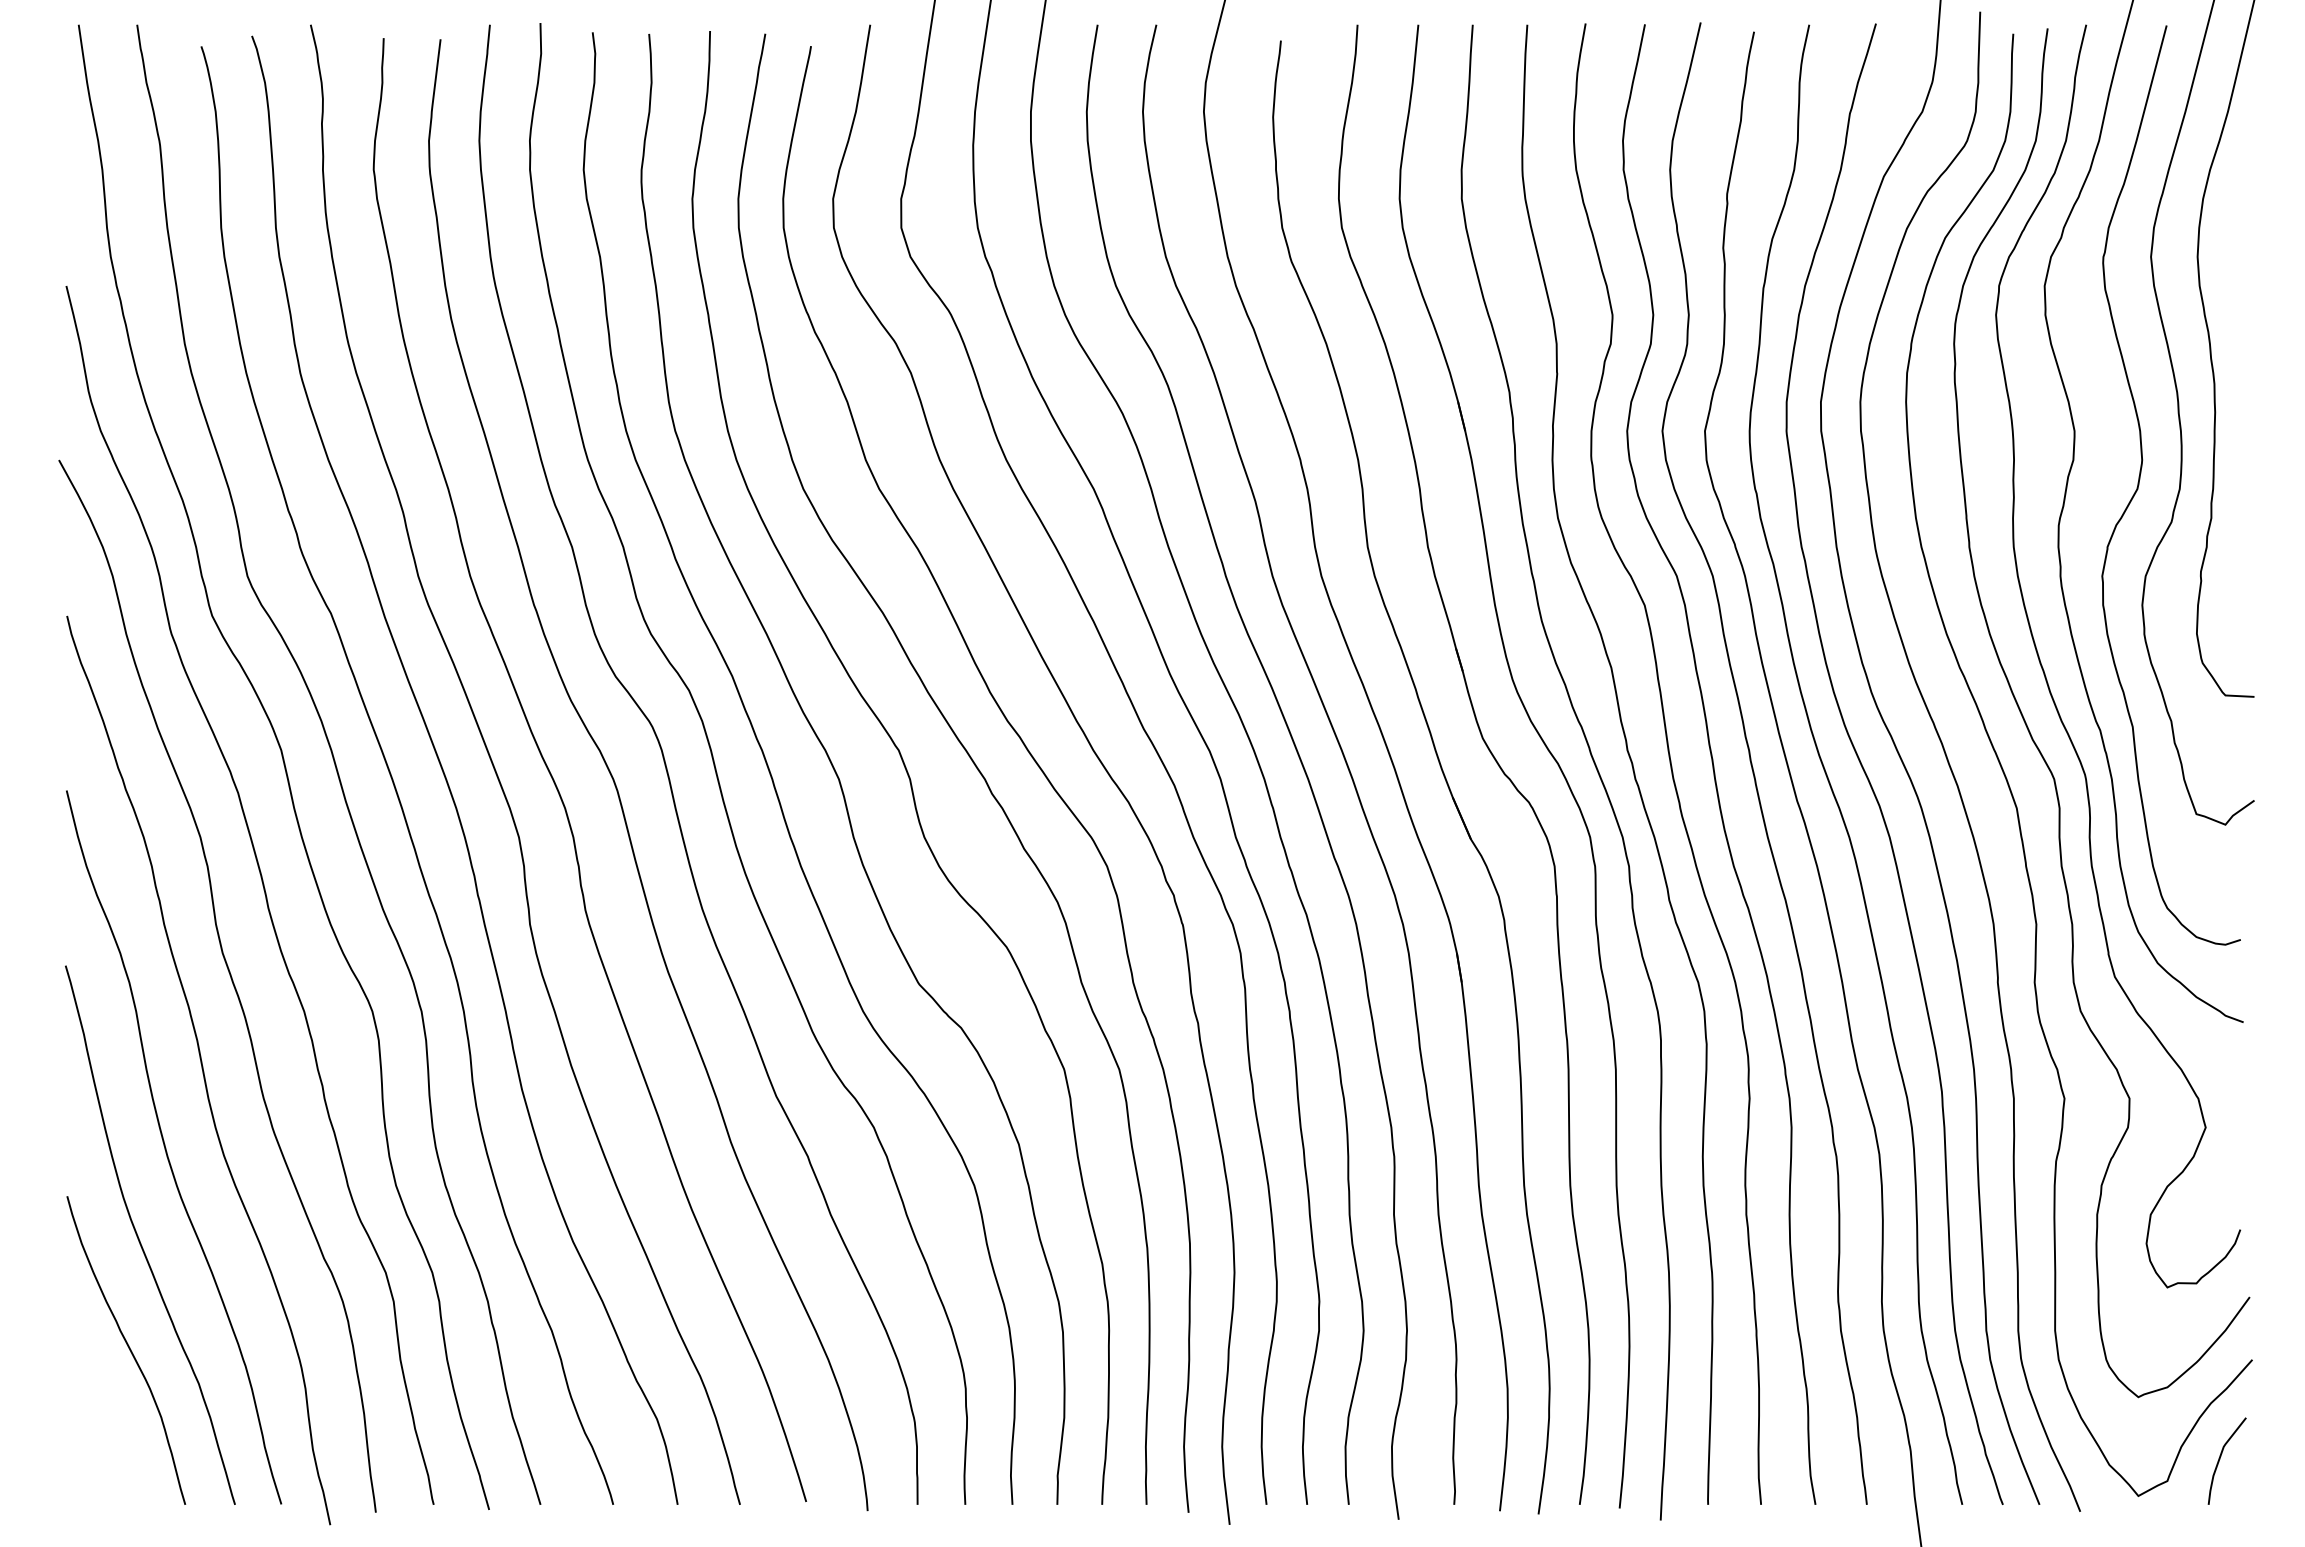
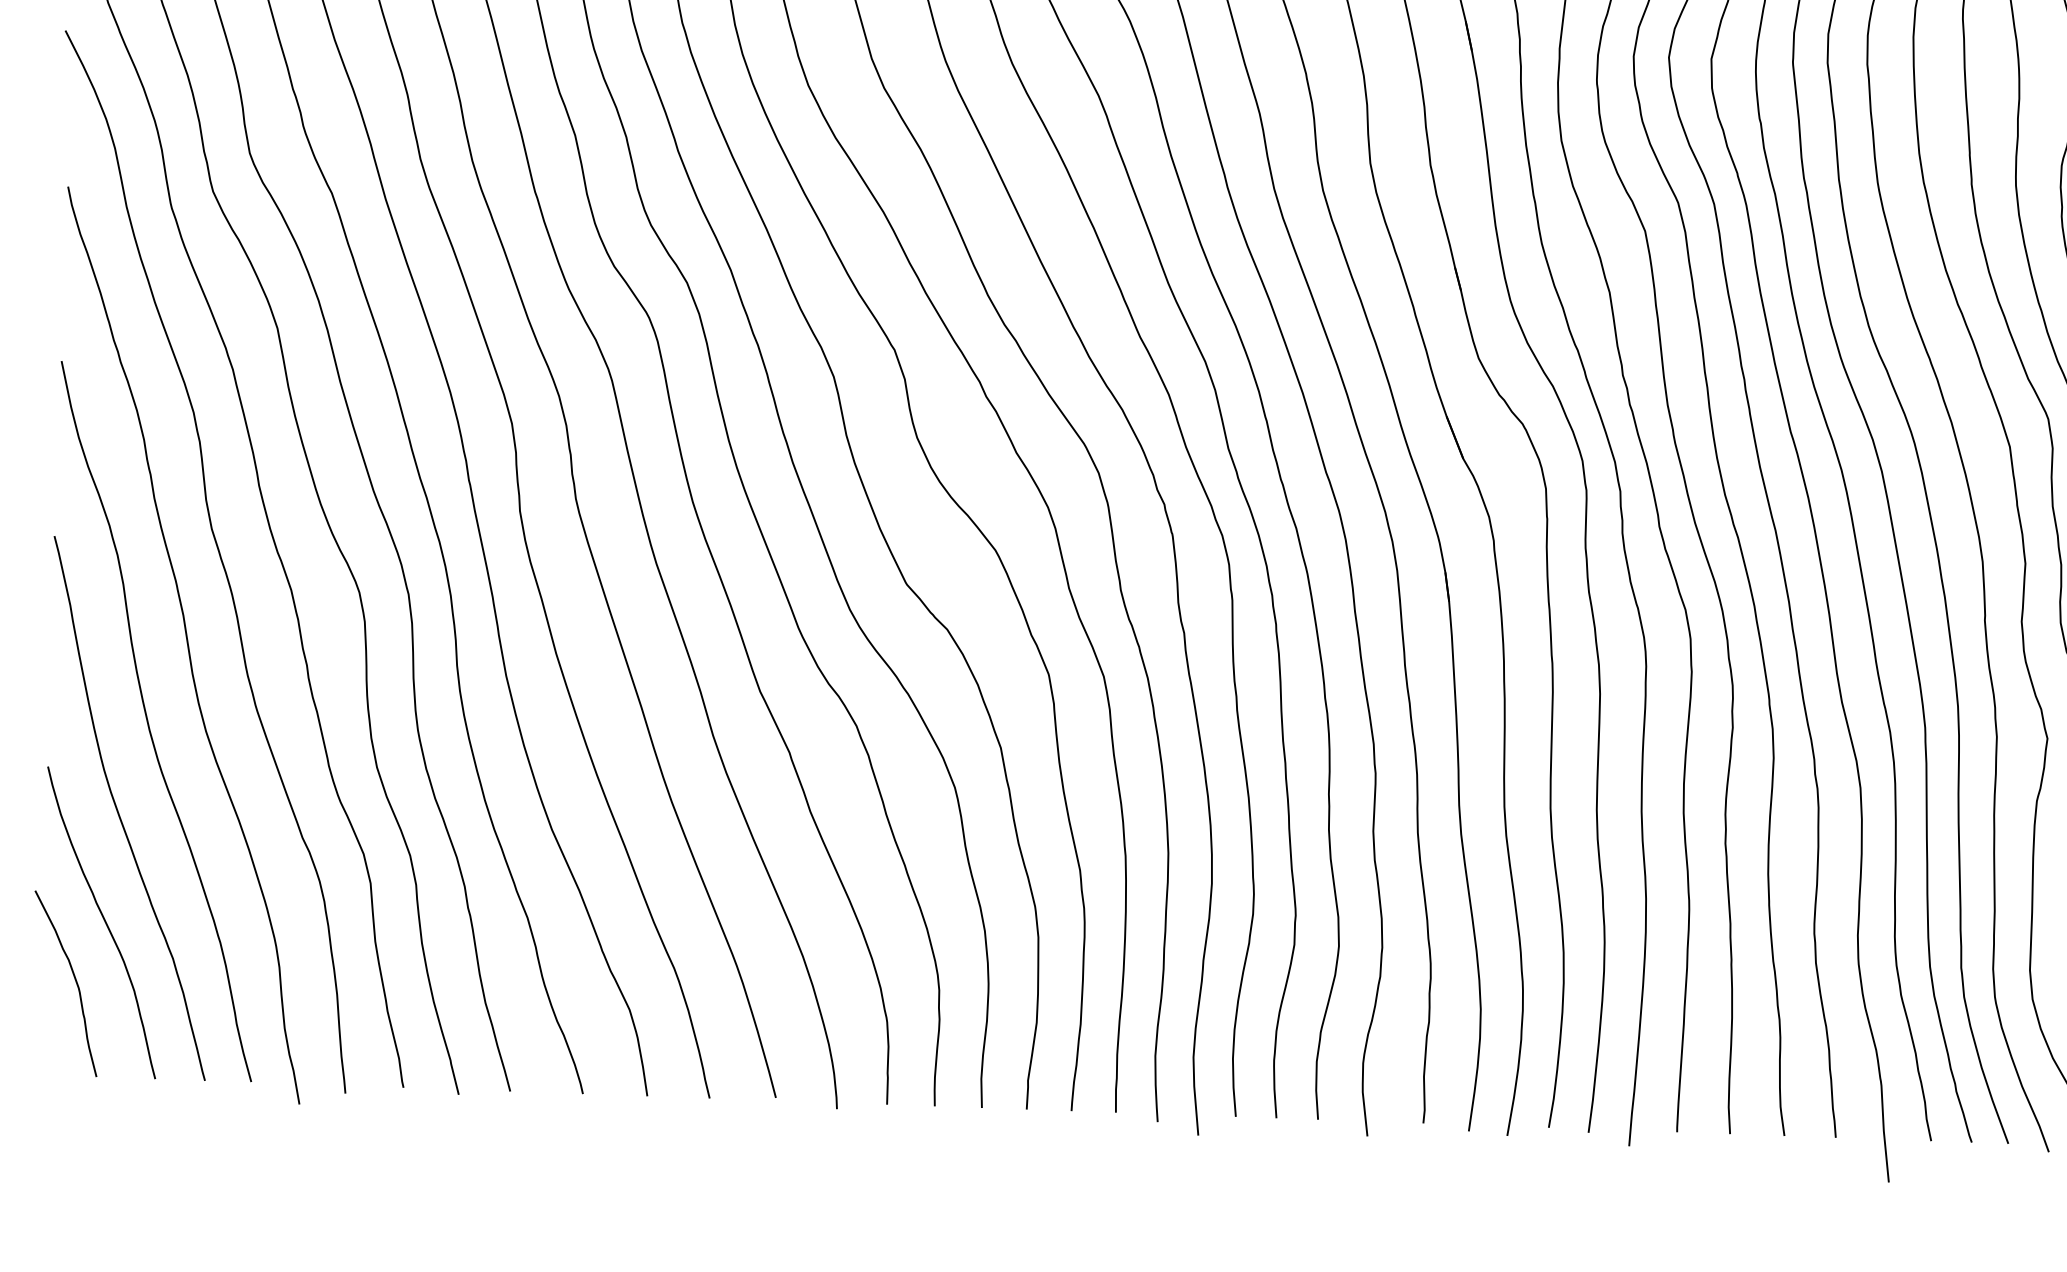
curve: (101, 1409) -> (74, 980), added

